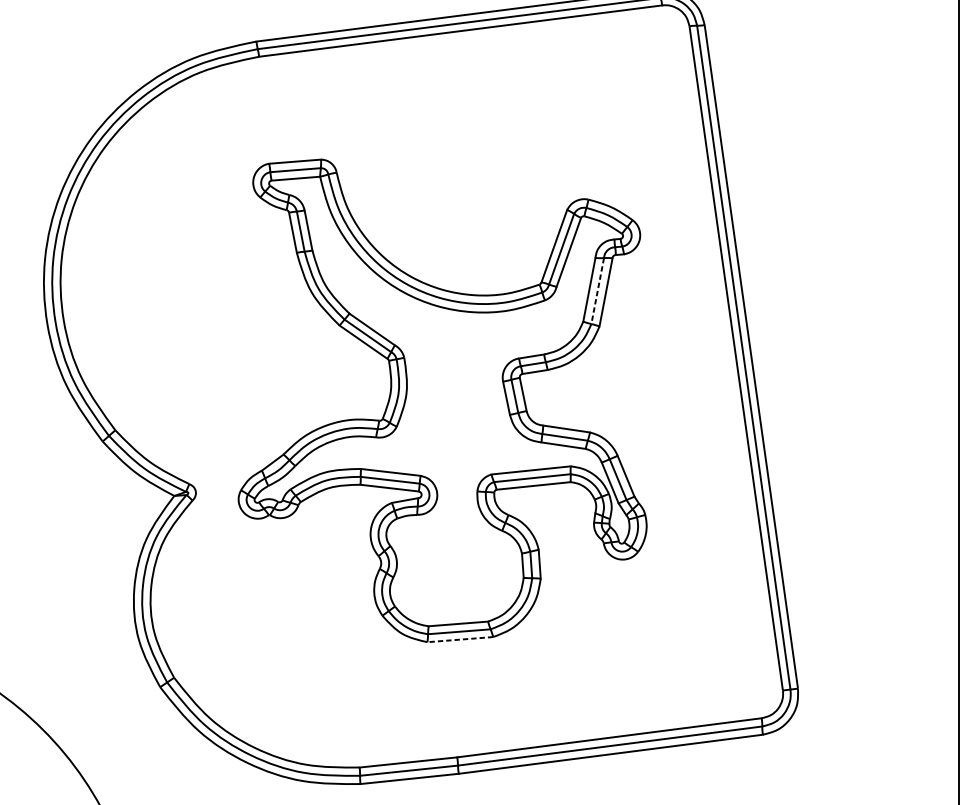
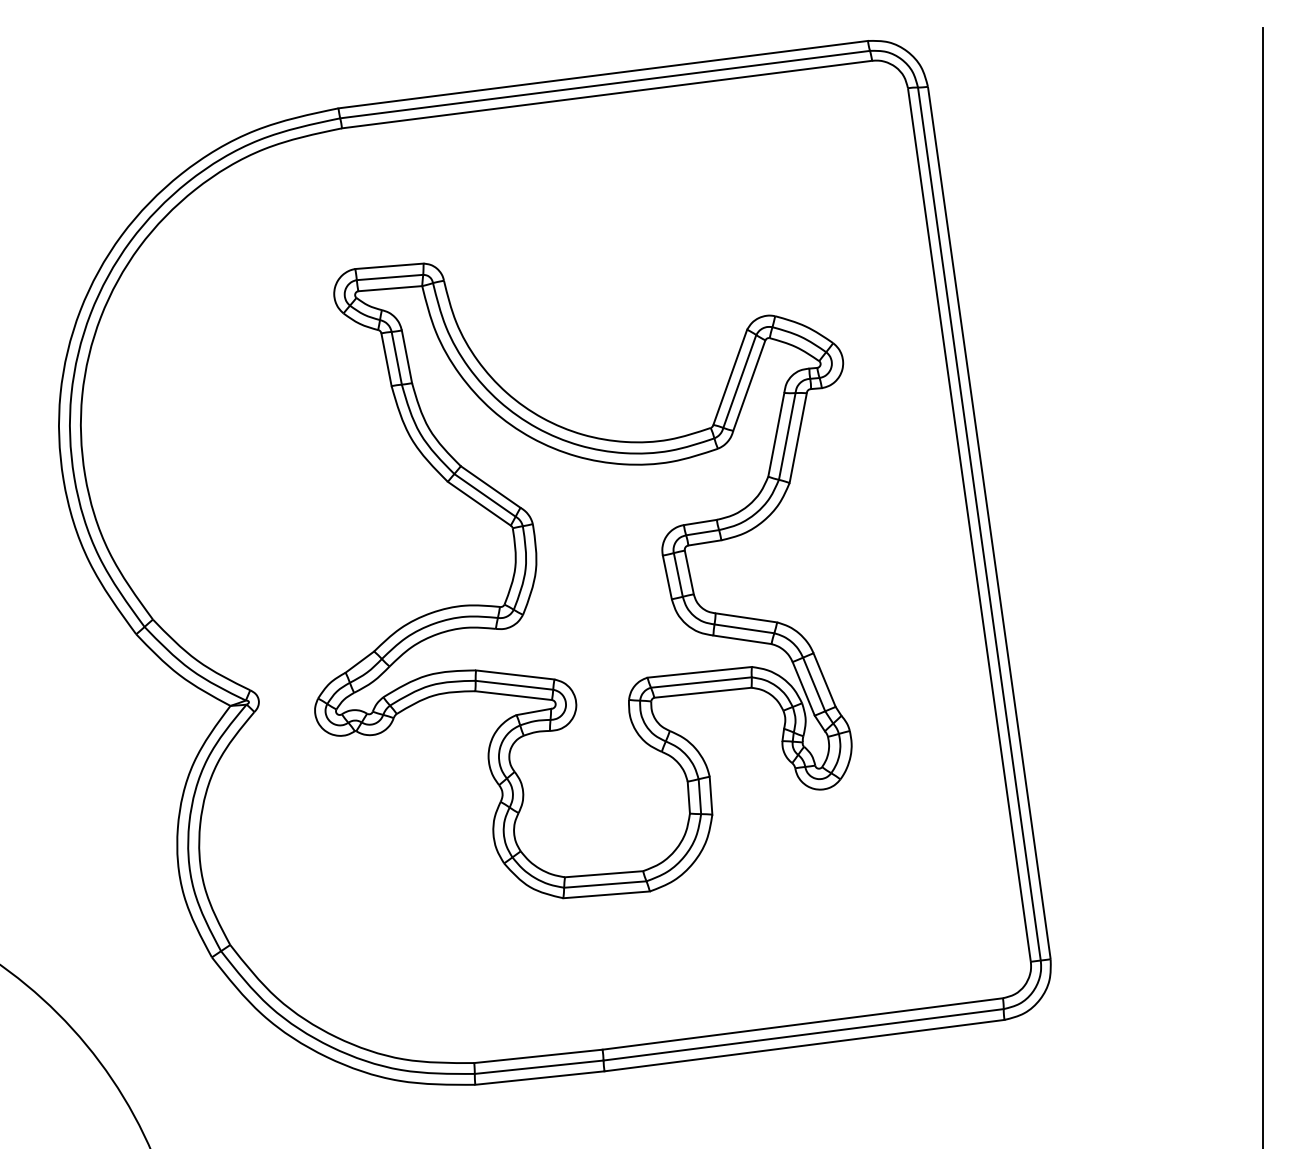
line: (597, 291) -> (787, 436), dashed -> solid
line: (460, 639) -> (606, 894), dashed -> solid

